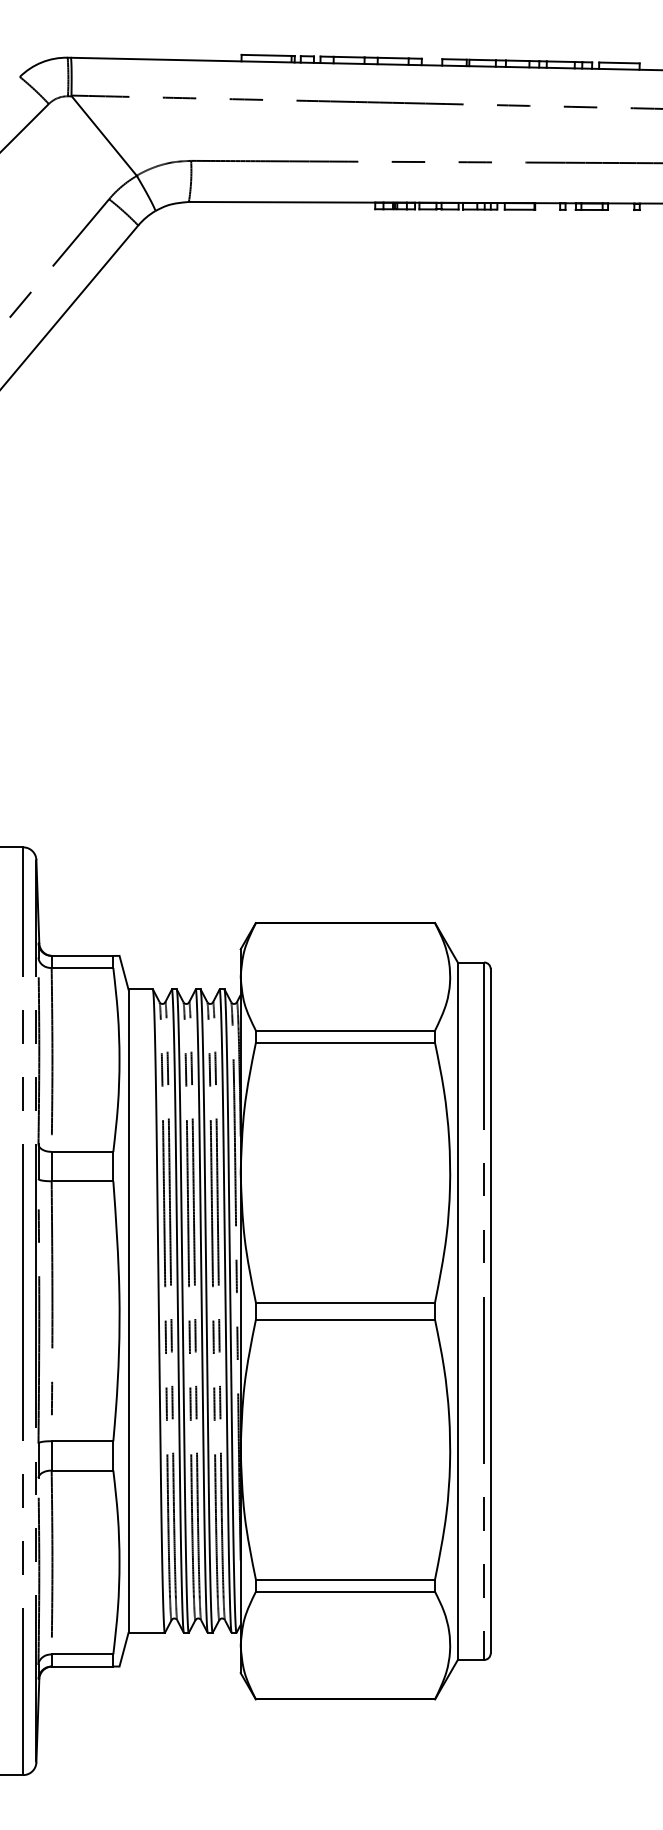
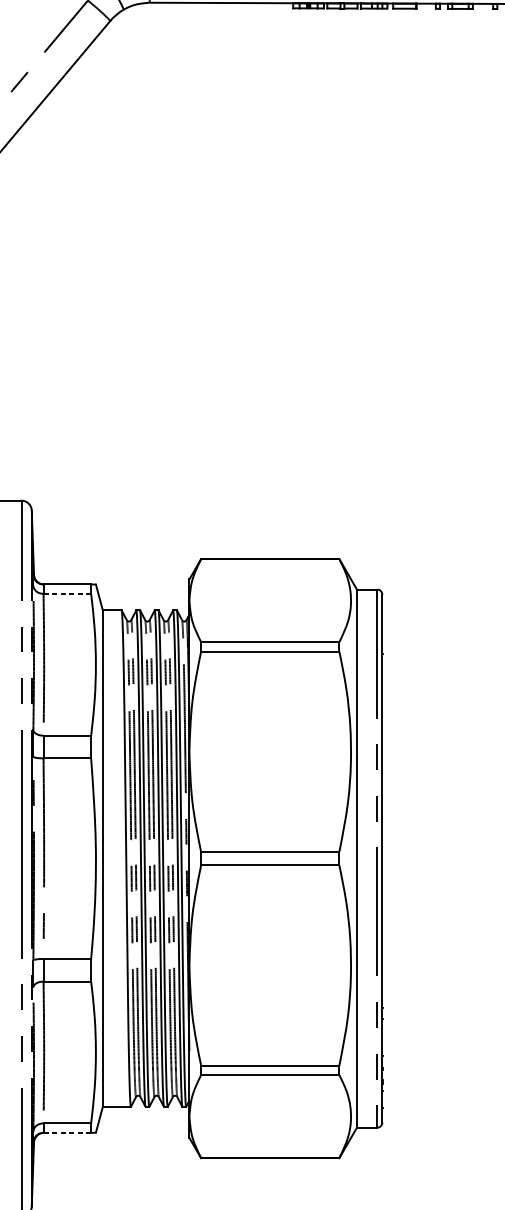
line: (82, 968) -> (67, 594), solid -> dashed
line: (82, 1666) -> (67, 1132), solid -> dashed

